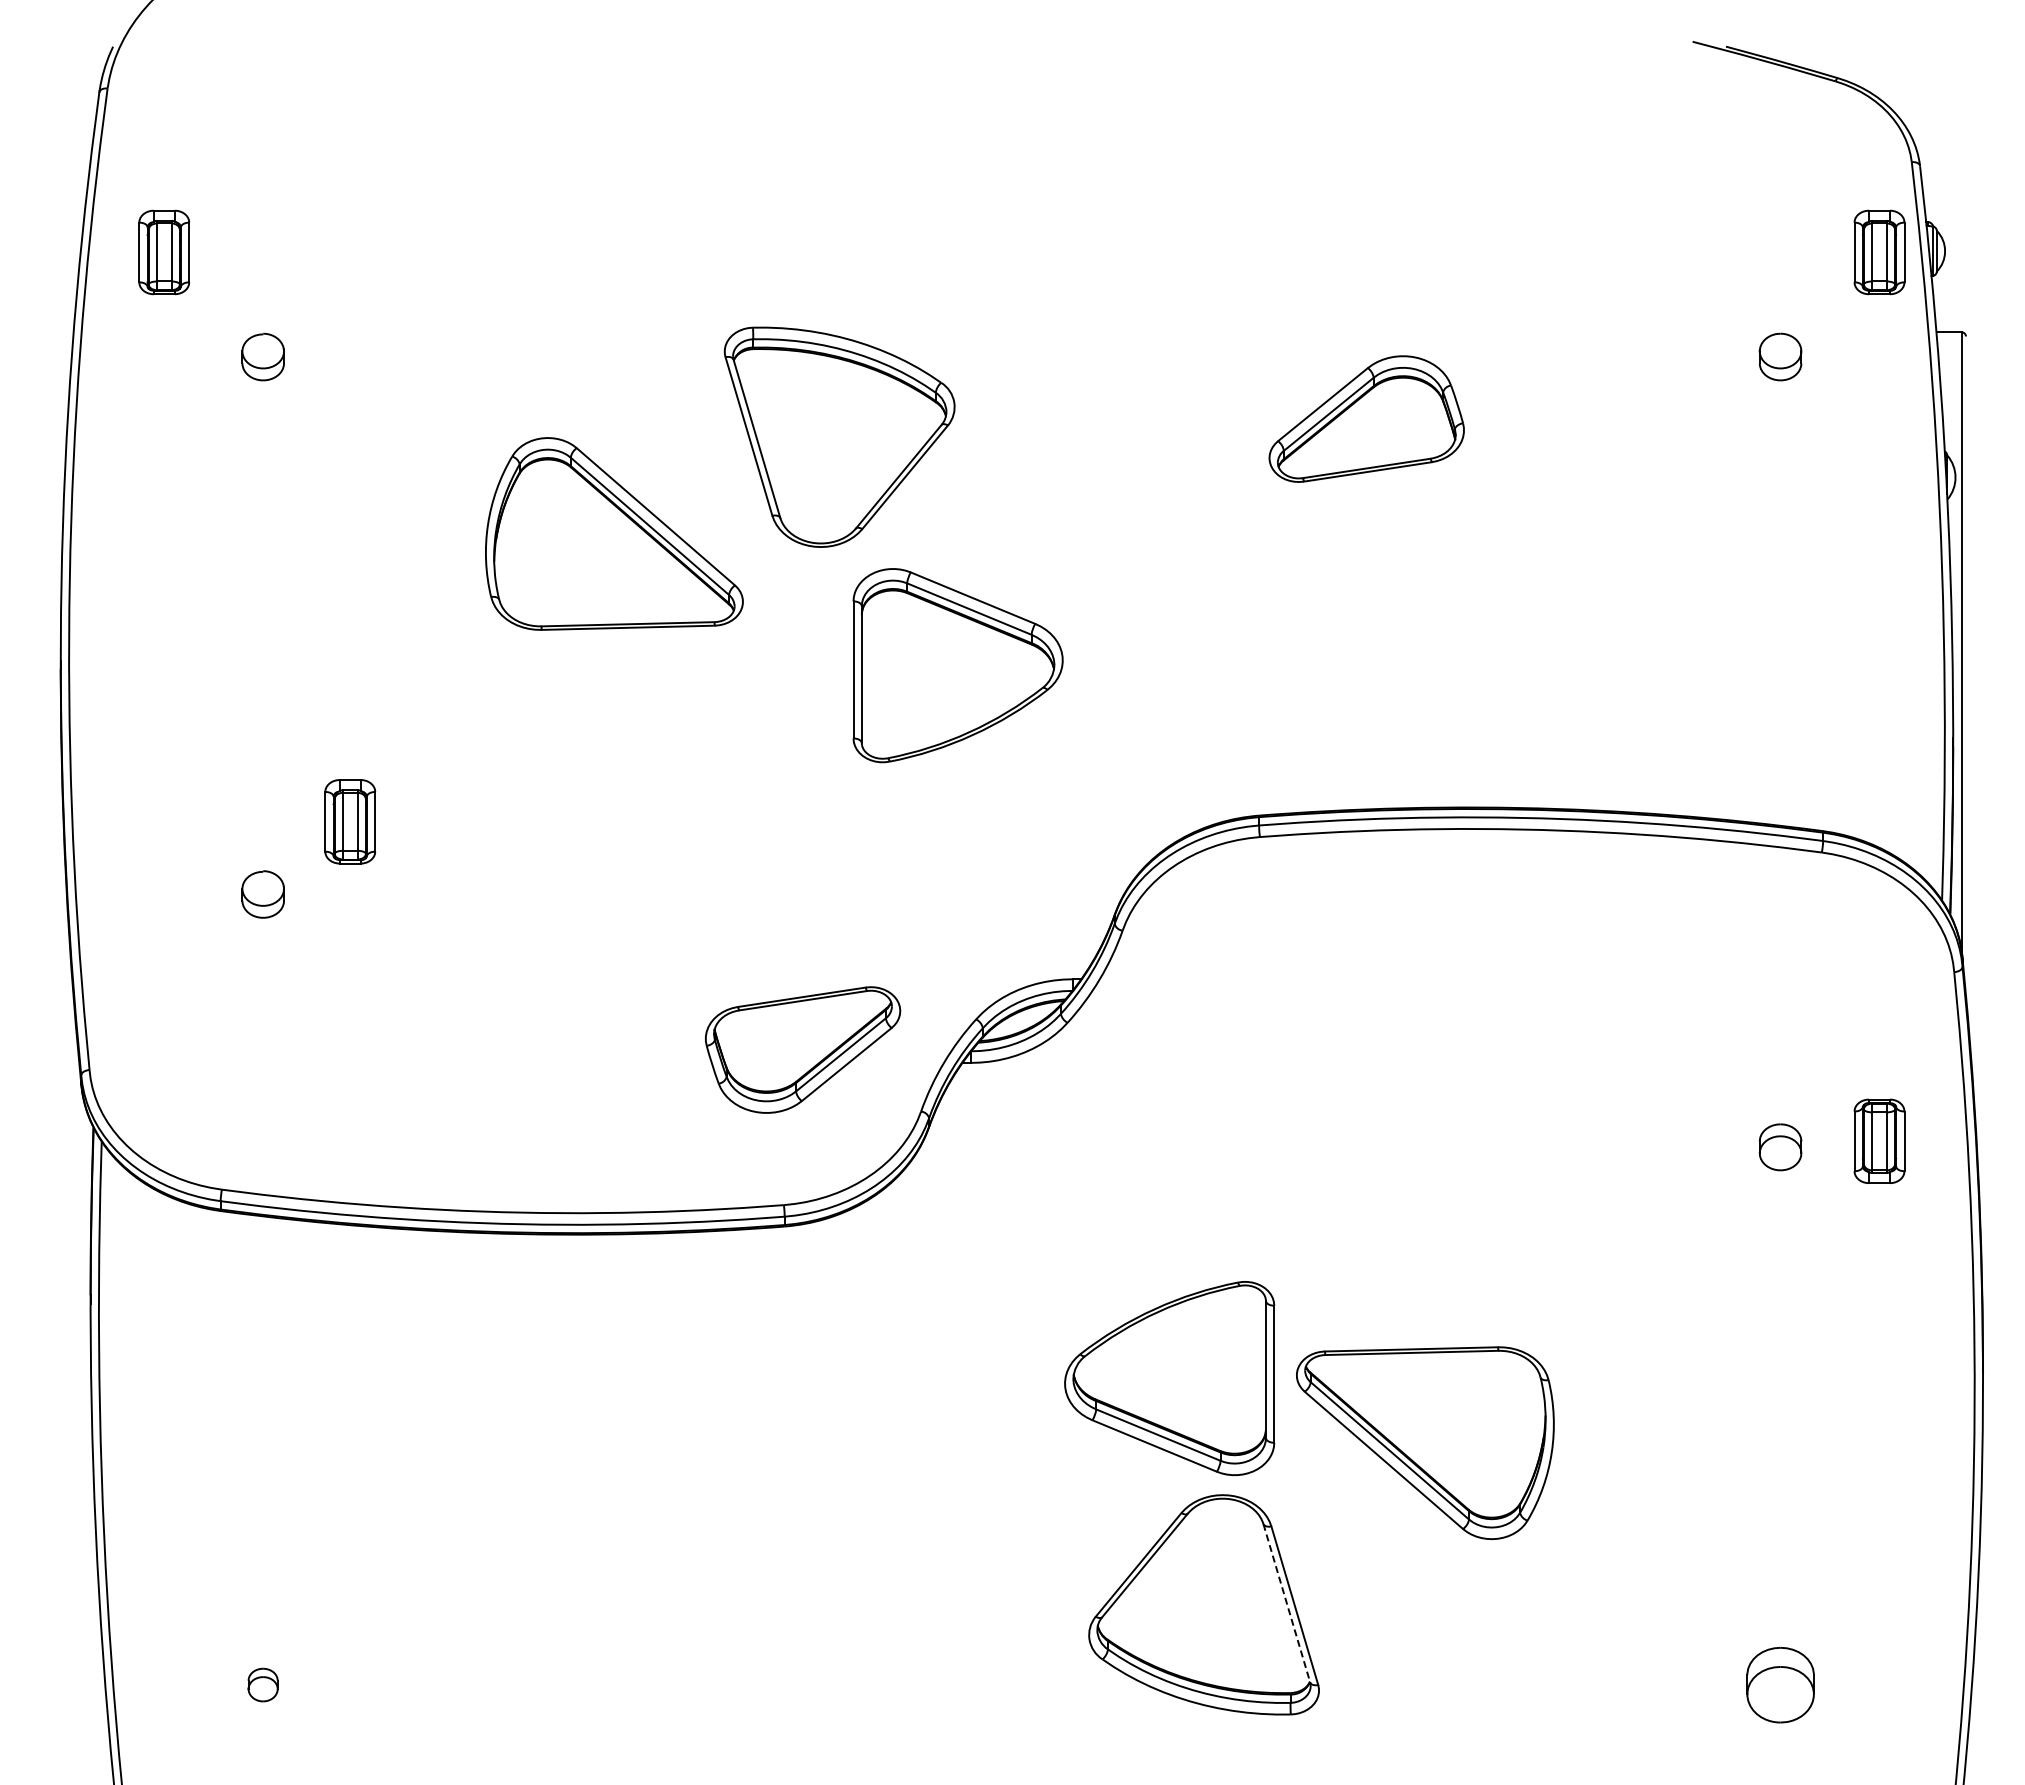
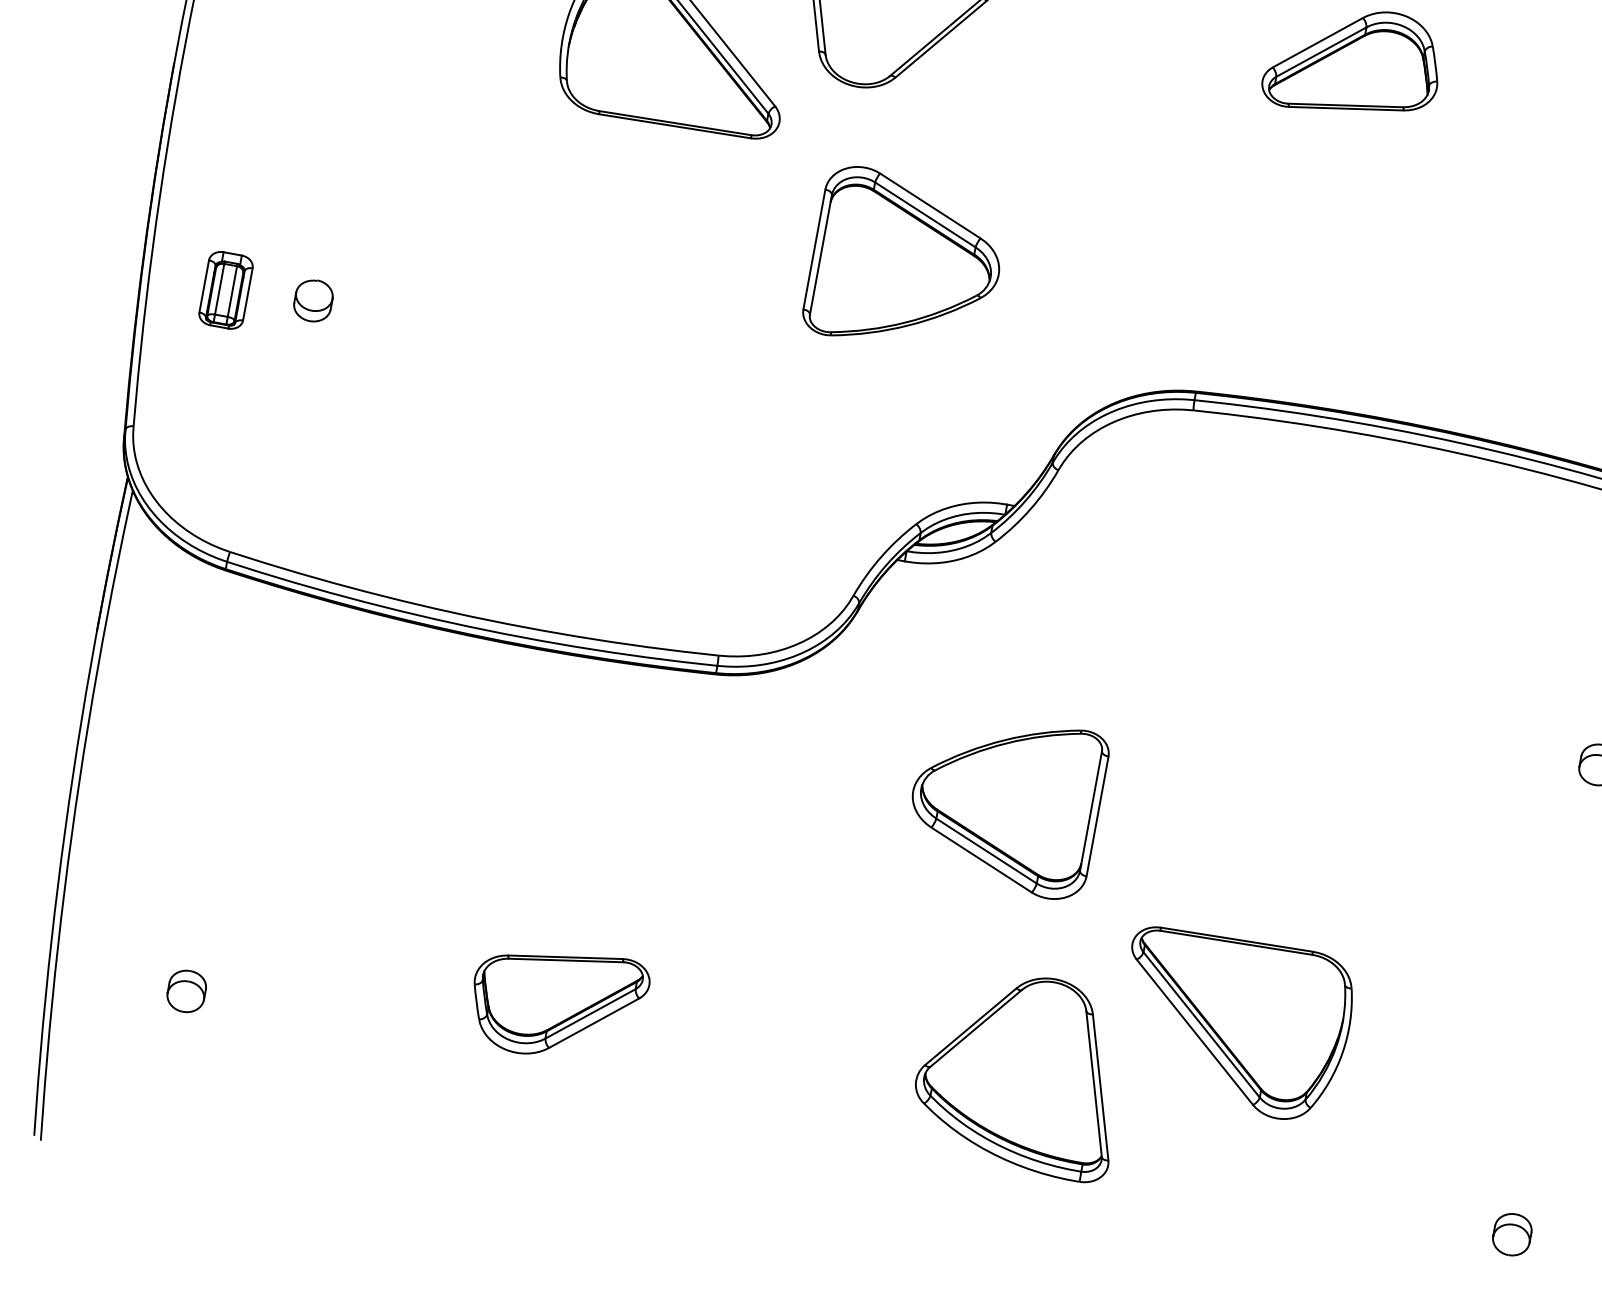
part: (957, 665) -> (905, 262), moved
part: (350, 821) -> (226, 290), moved
part: (803, 1049) -> (558, 1003), moved
part: (1169, 1378) -> (1005, 803), moved
part: (1425, 1443) -> (1233, 1024), moved
line: (1286, 1603) -> (1093, 1084), dashed -> solid
part: (262, 1684) -> (186, 990), size x1.43
part: (1780, 1684) -> (1512, 1234), size x0.62

